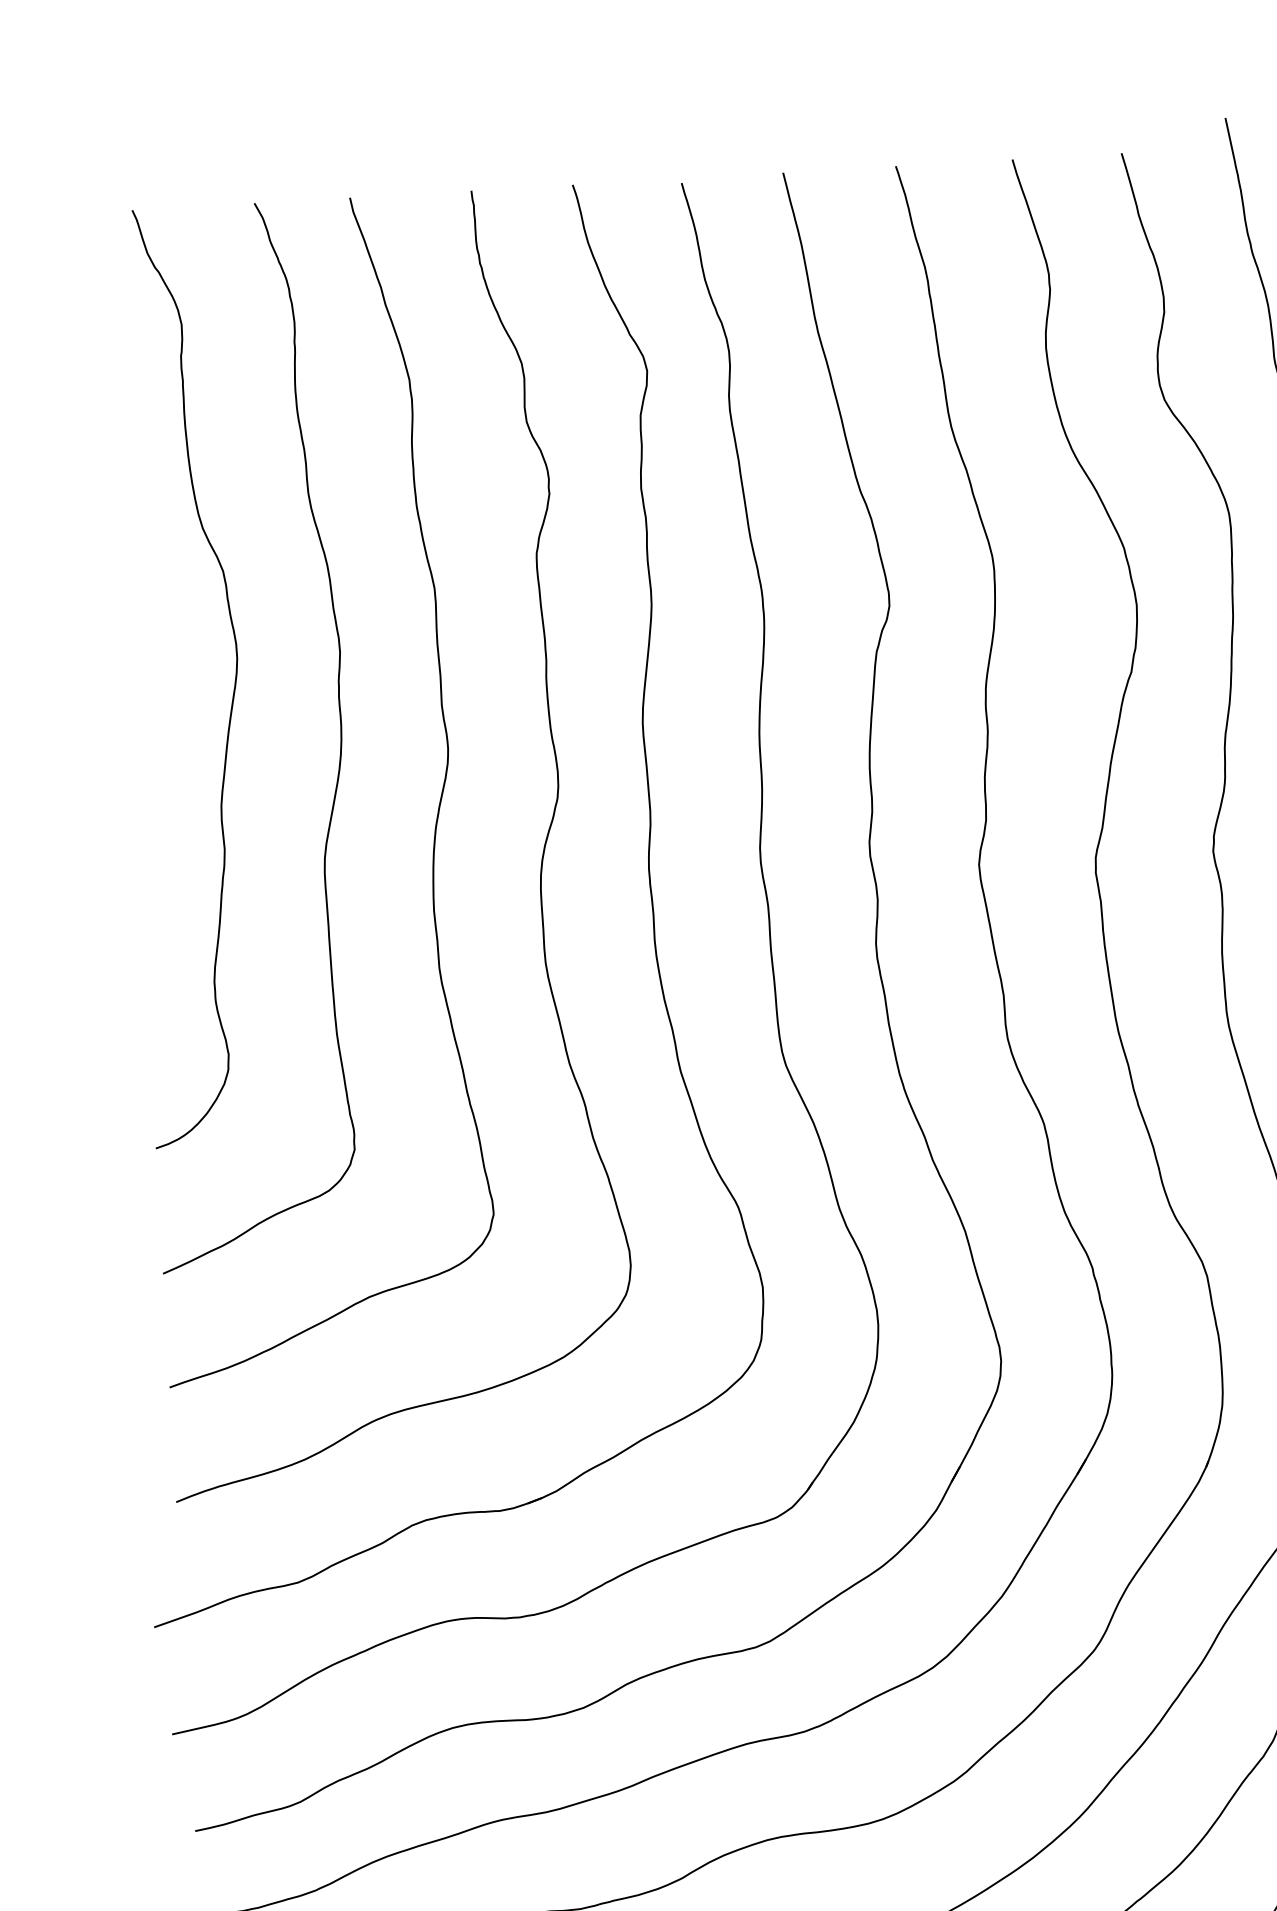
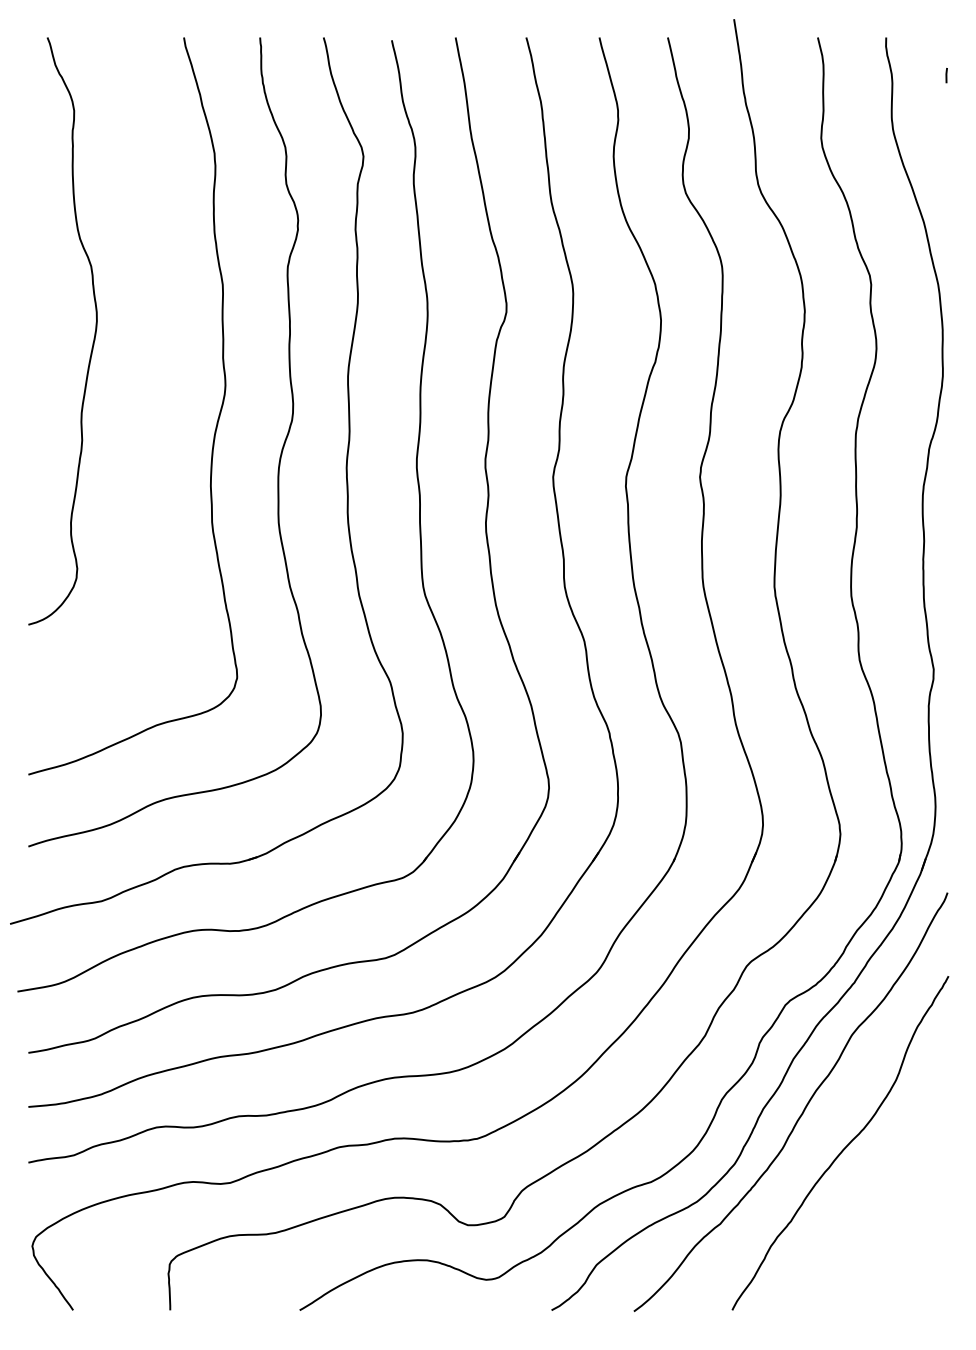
curve: (339, 745) -> (157, 379), removed

